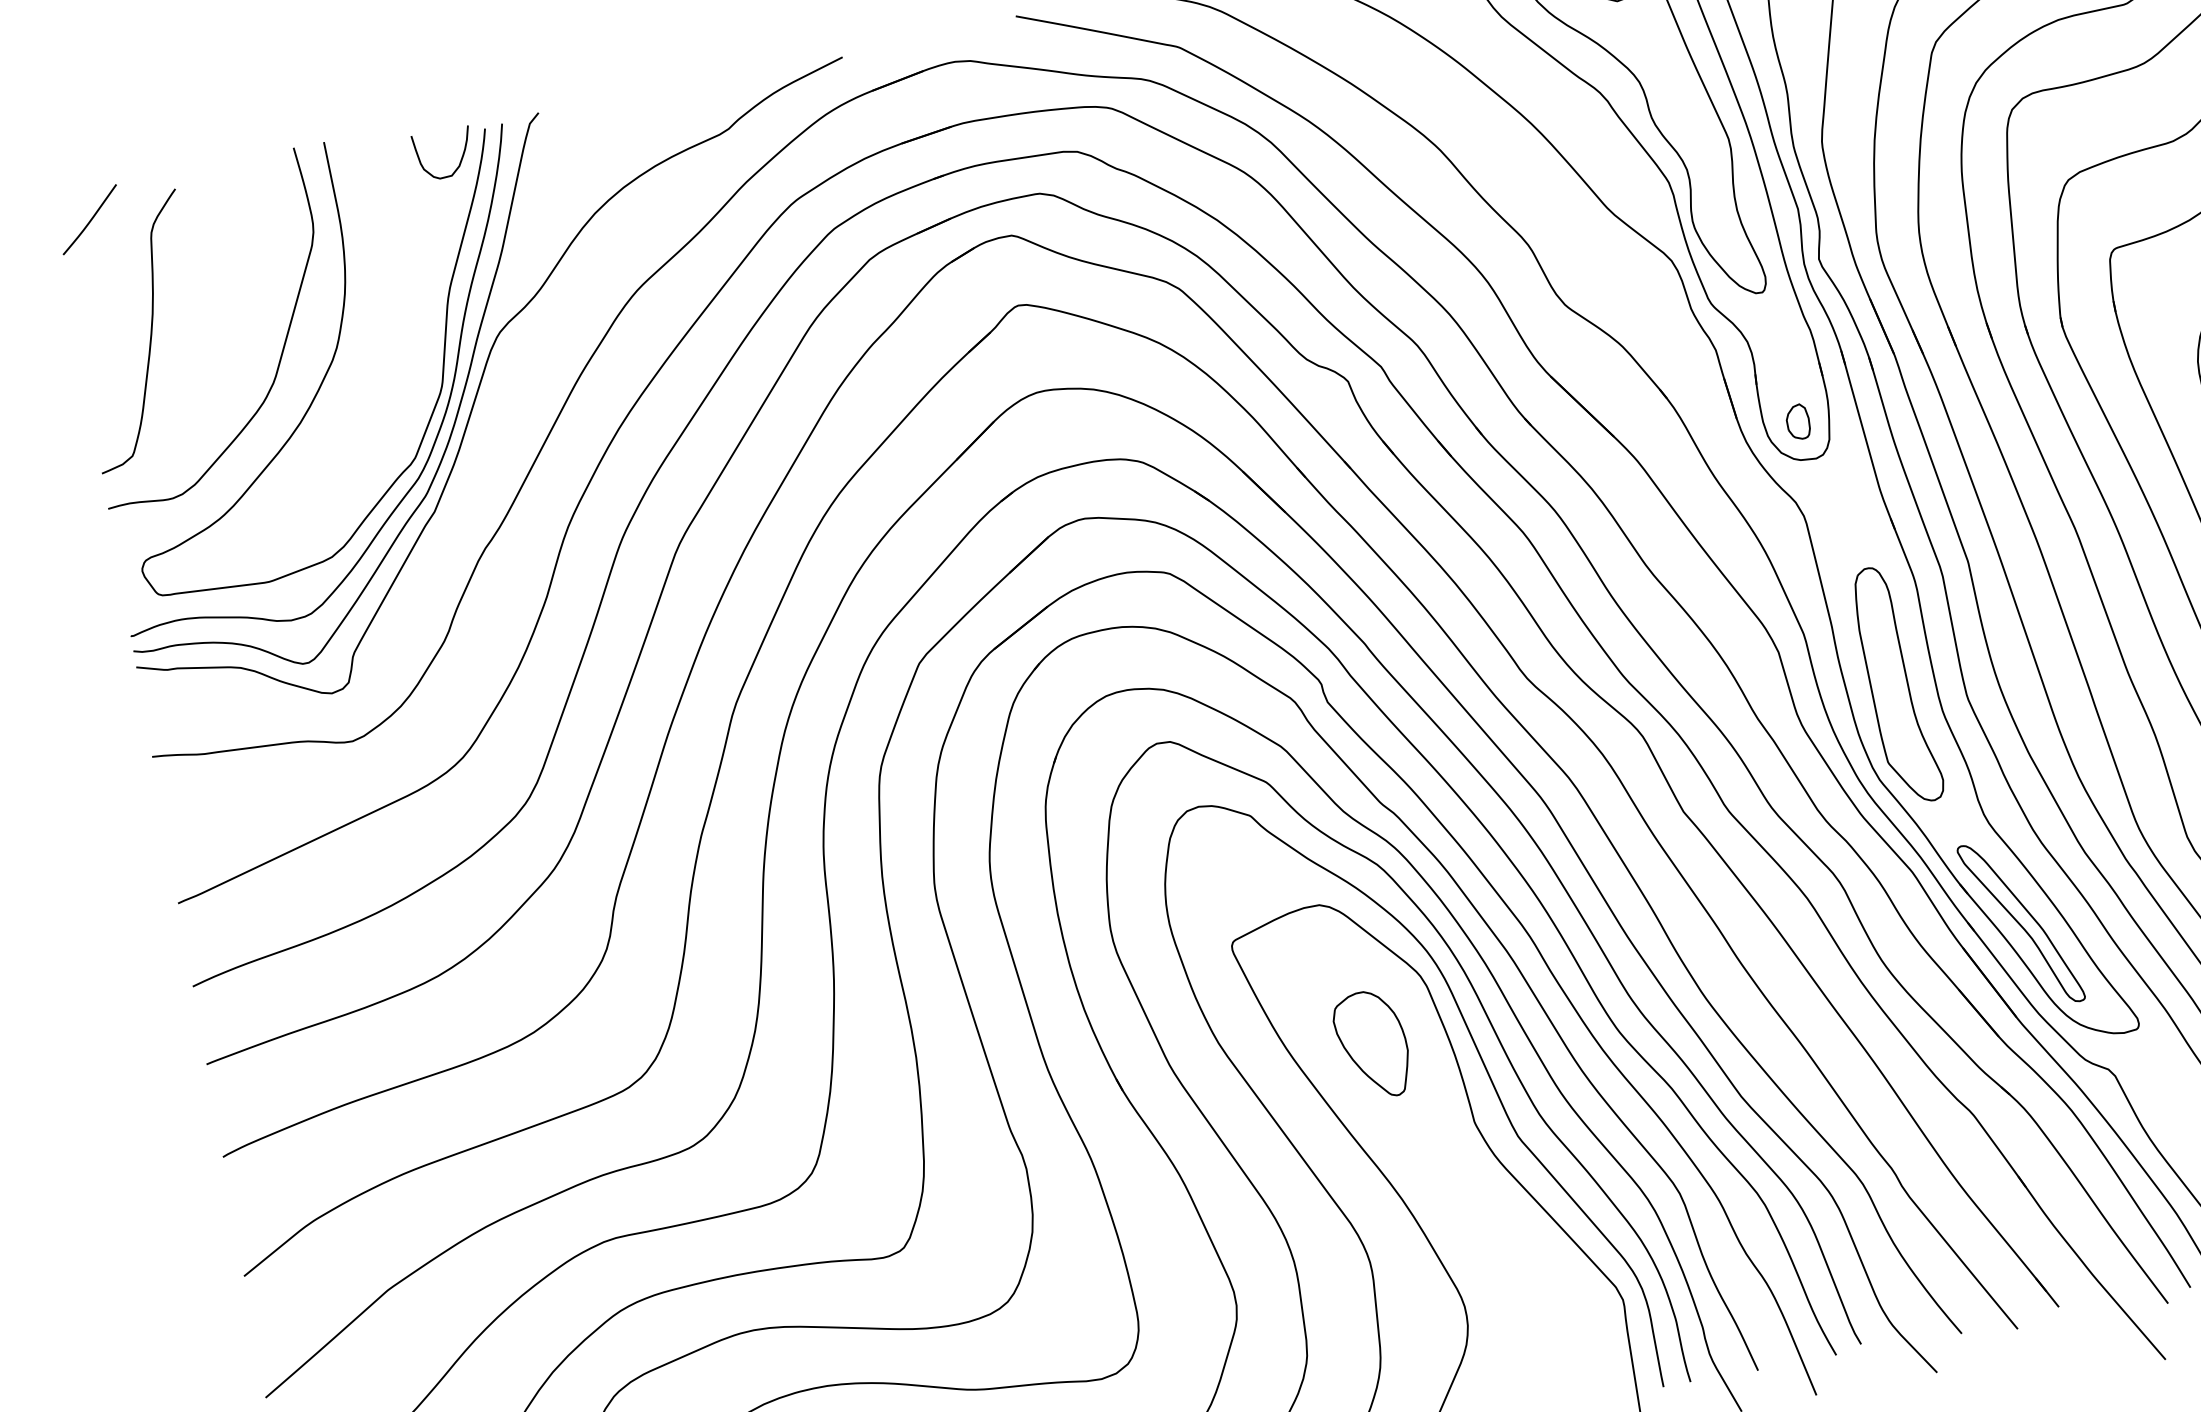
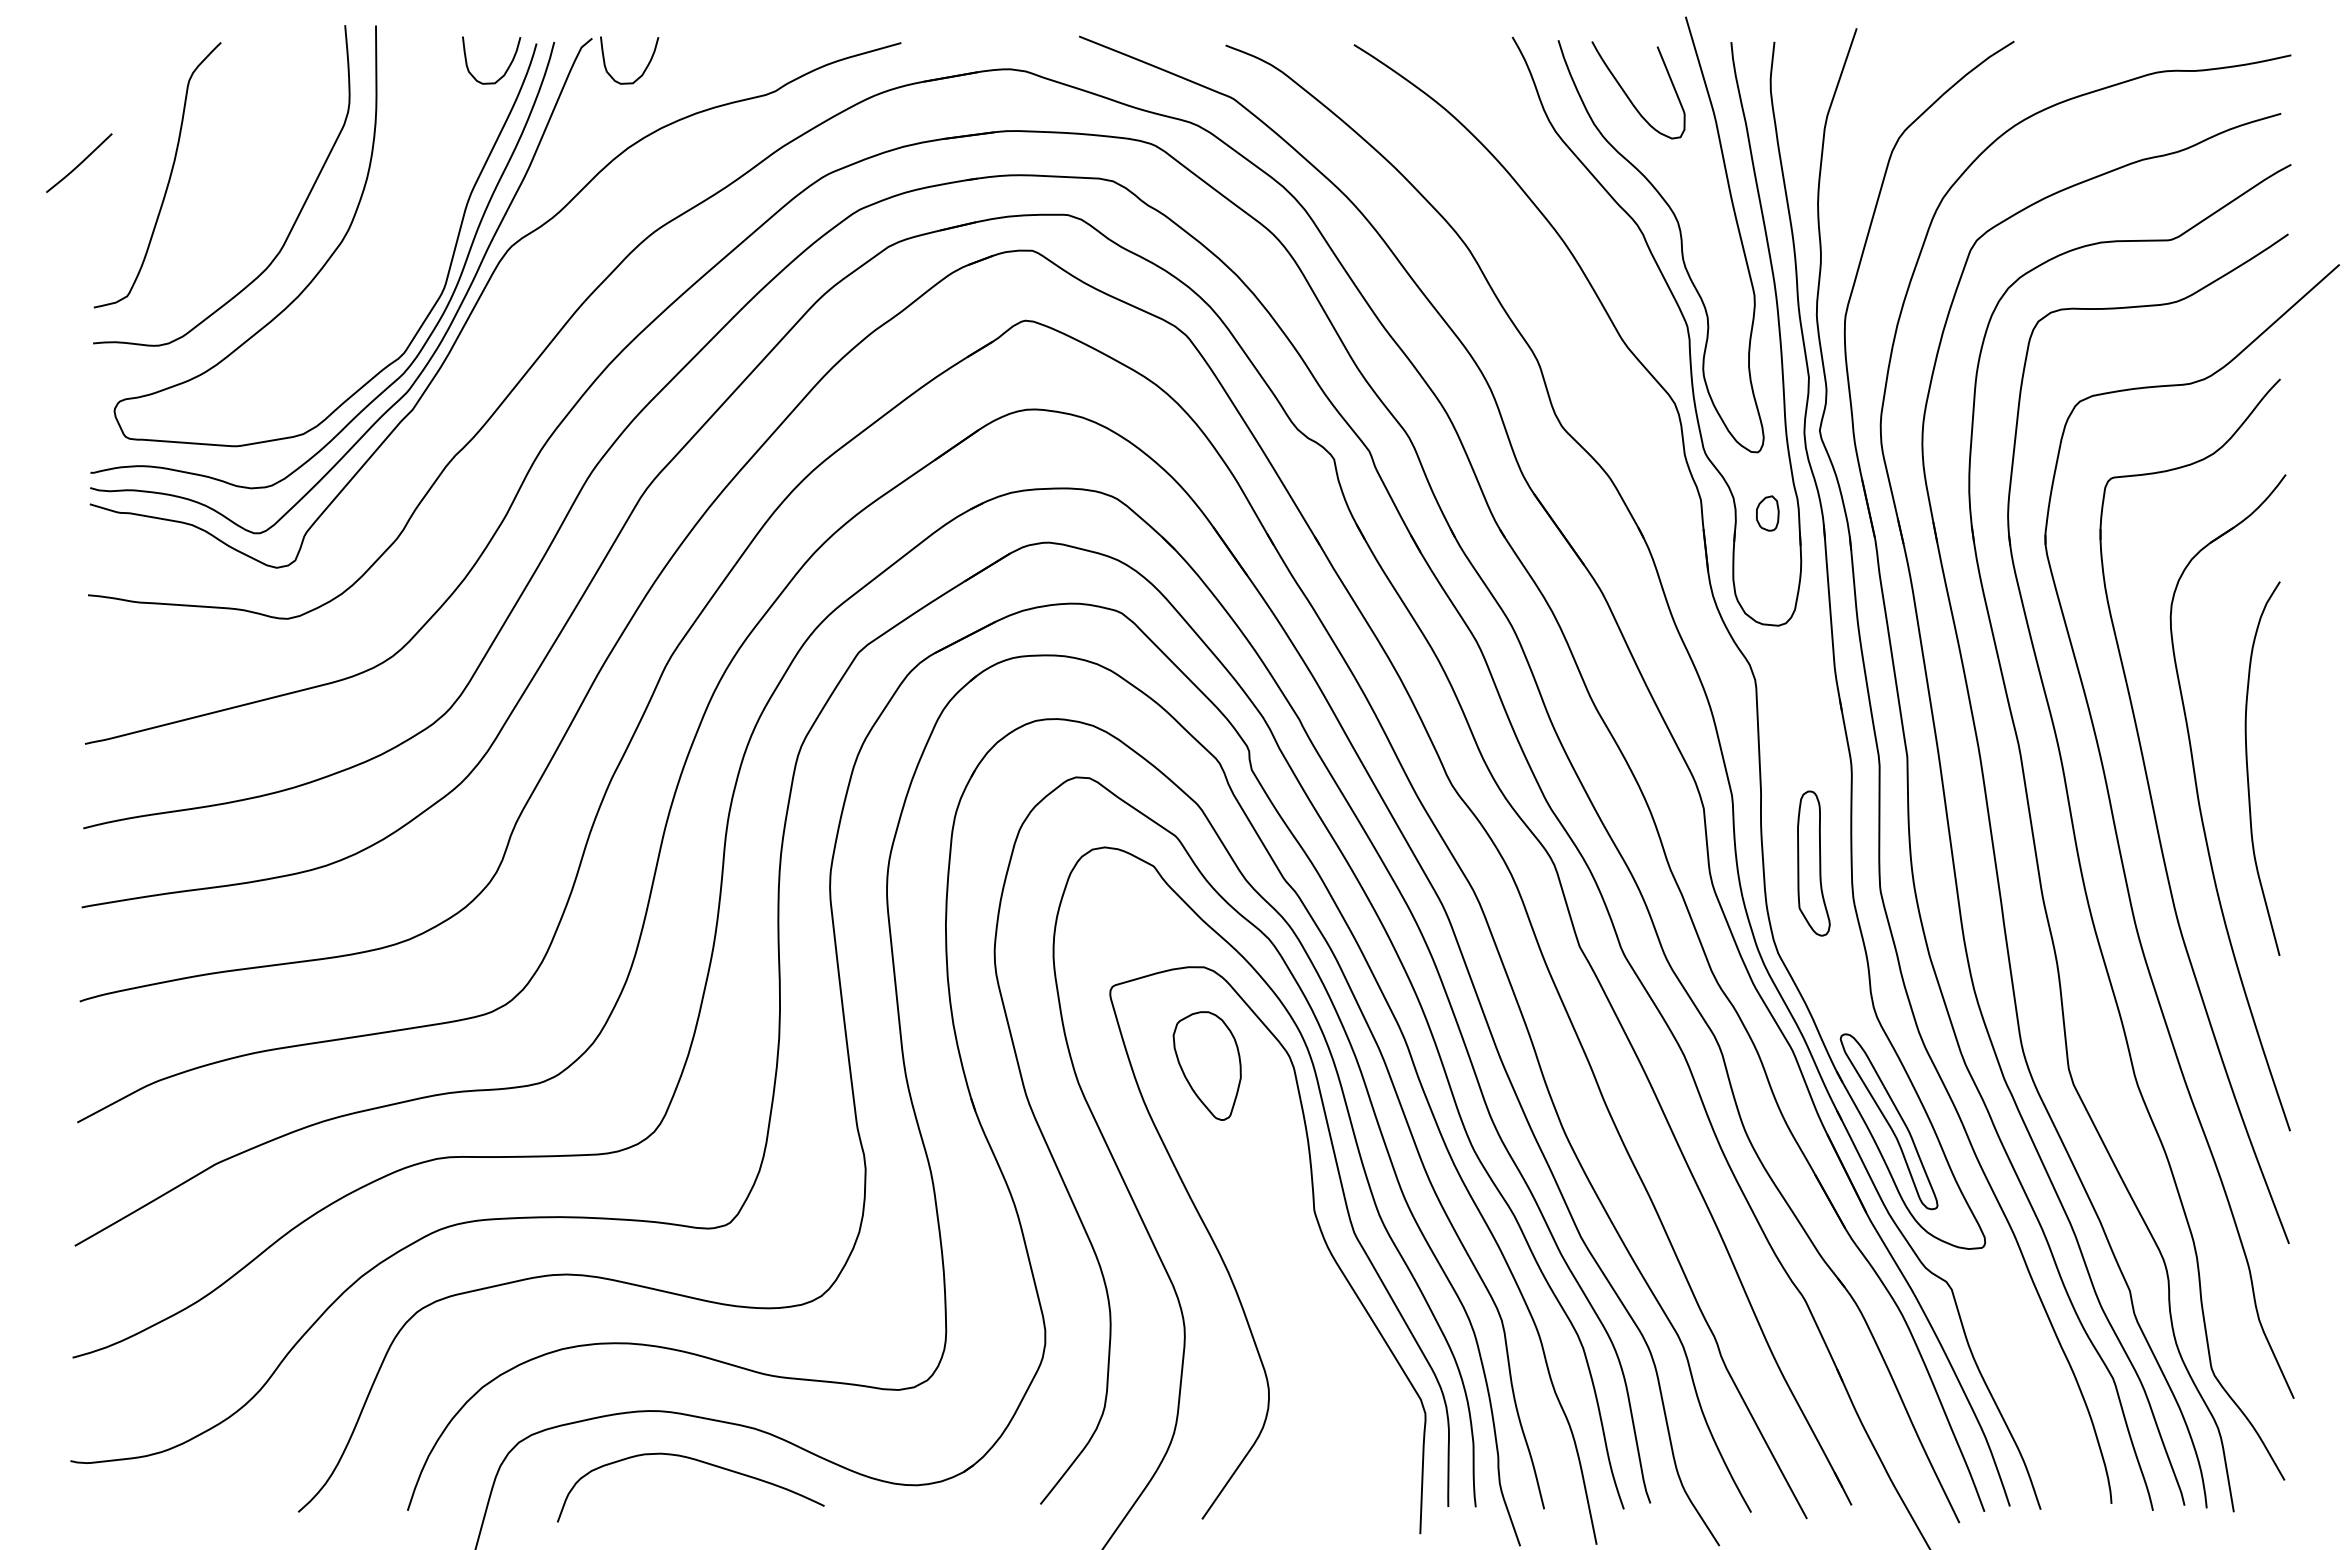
curve: (596, 130) -> (645, 67), added
curve: (90, 218) -> (80, 162), moved
part: (1797, 422) -> (1767, 513), moved
part: (1896, 684) -> (1813, 863), size x0.6
part: (1371, 1044) -> (1206, 1065), moved

